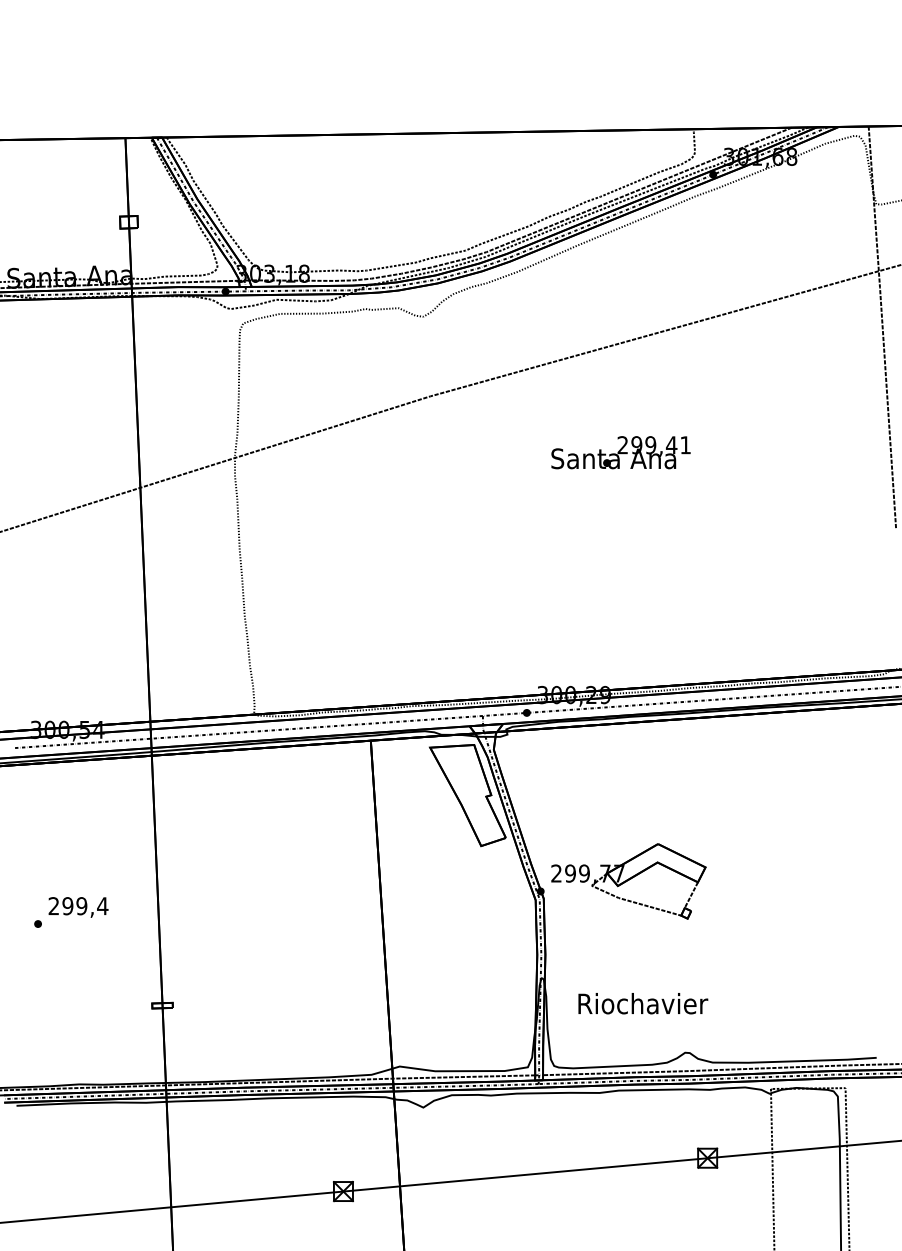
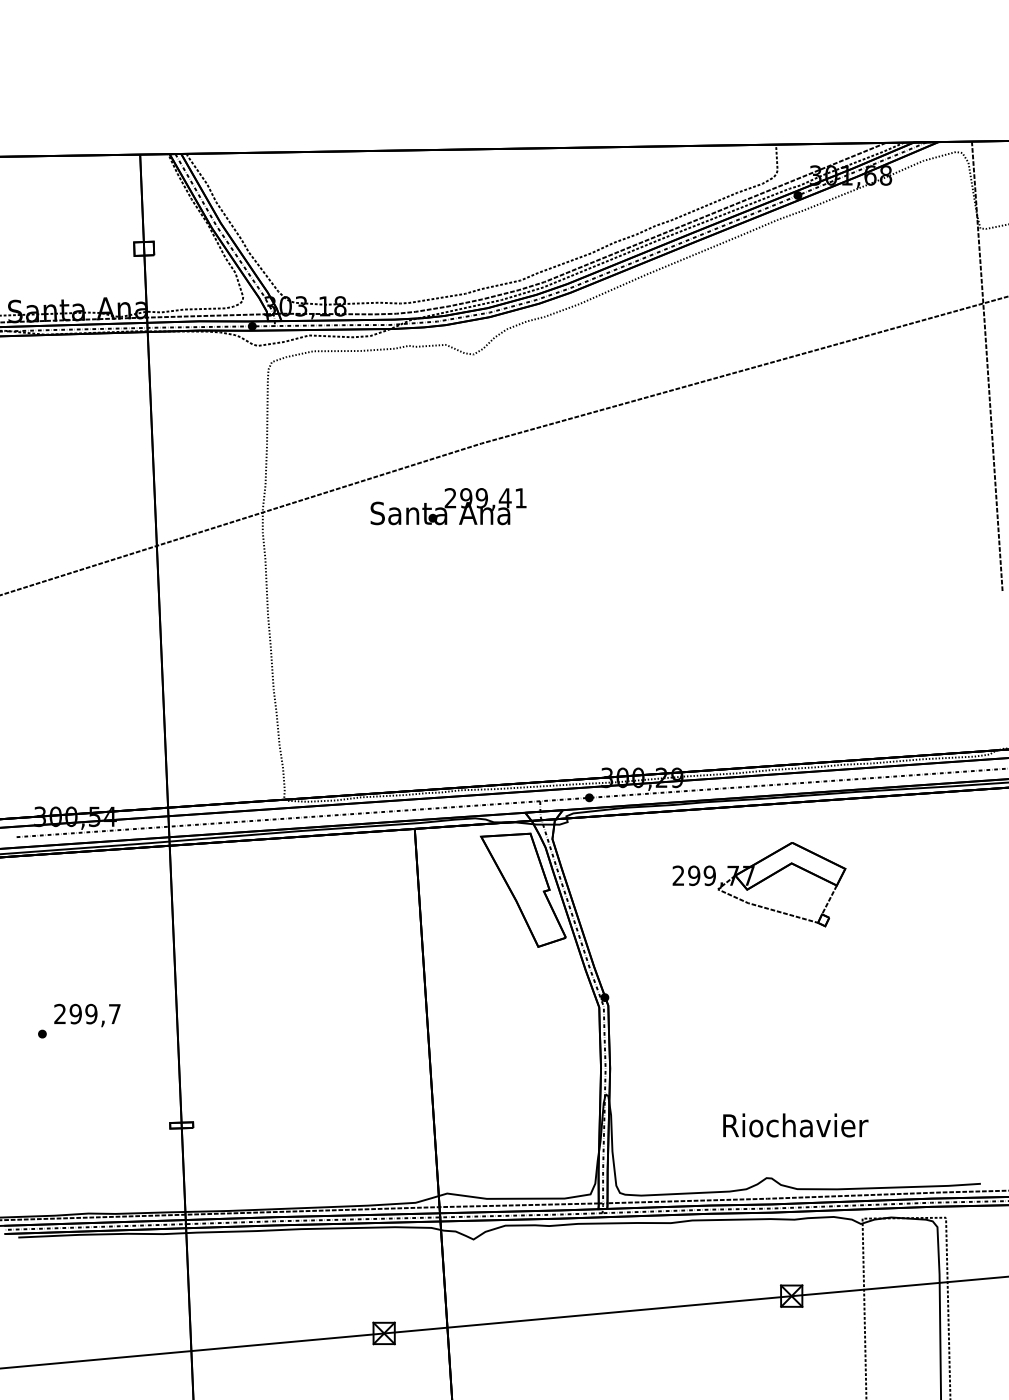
text: (620, 452) -> (447, 506), moved
part: (628, 881) -> (759, 884), moved
text: (102, 906) -> (114, 1014), 299,4 -> 299,7
text: (643, 1003) -> (796, 1125), moved

